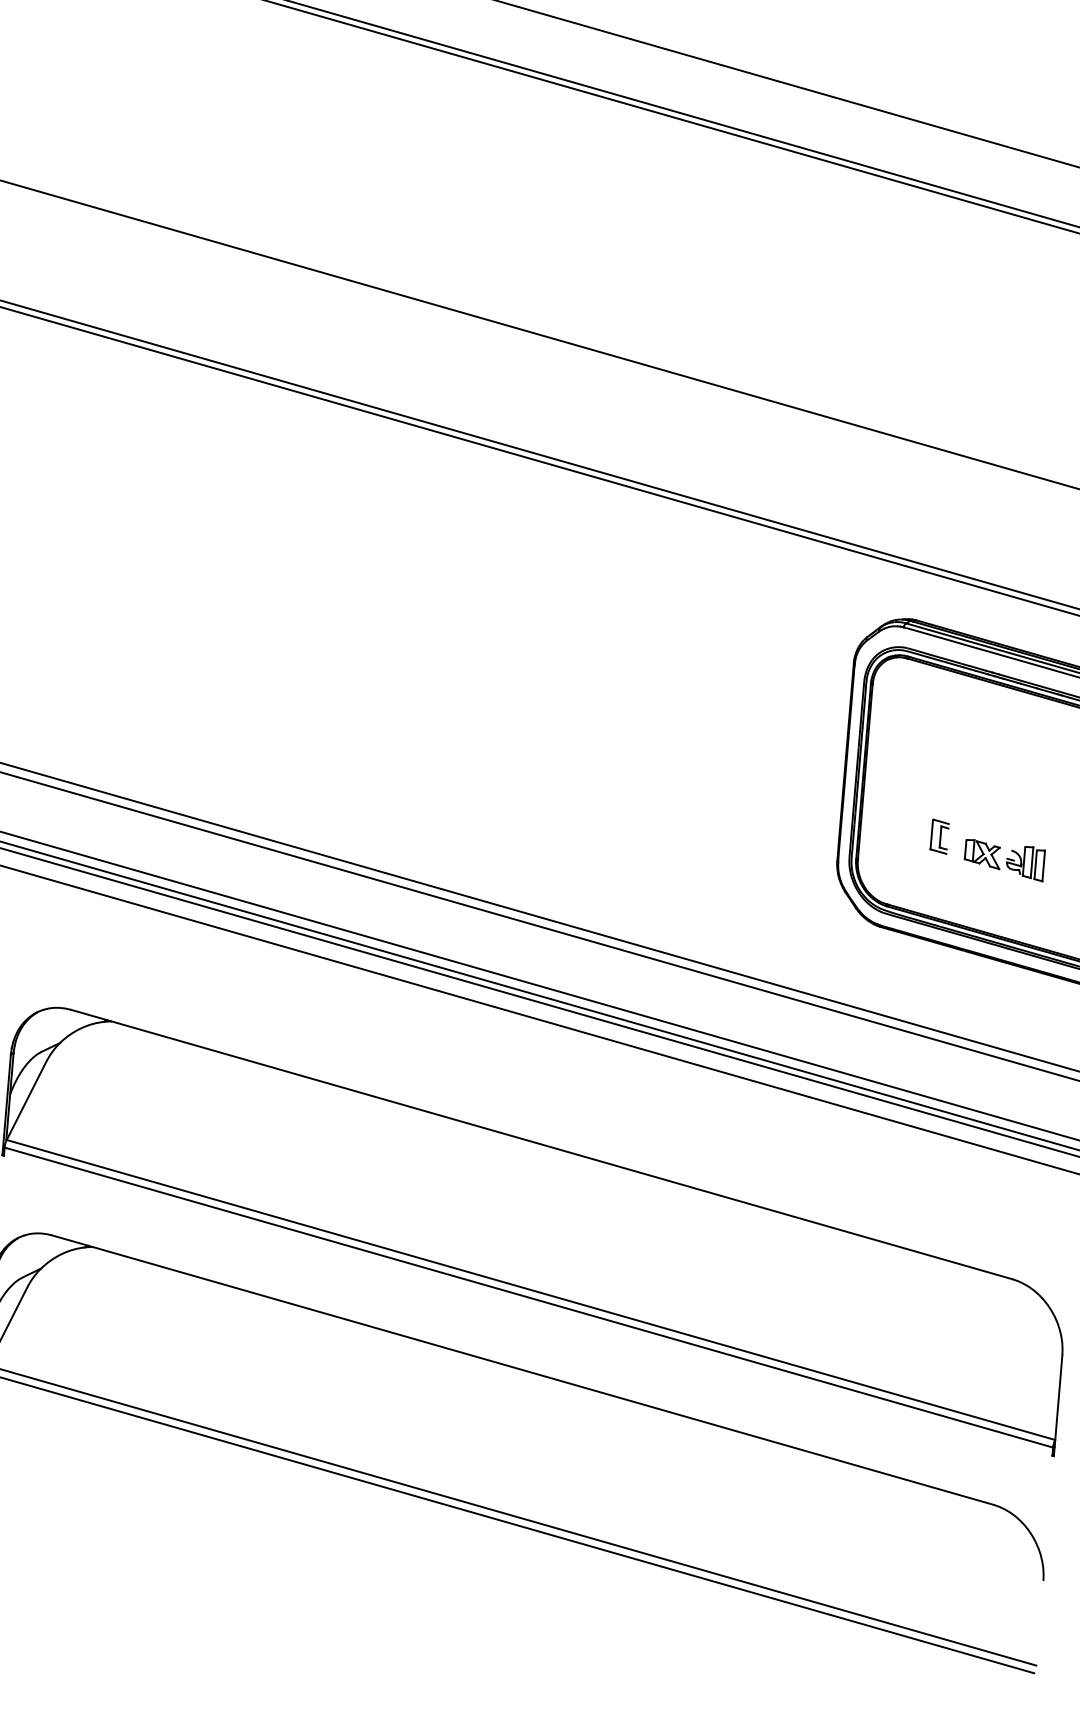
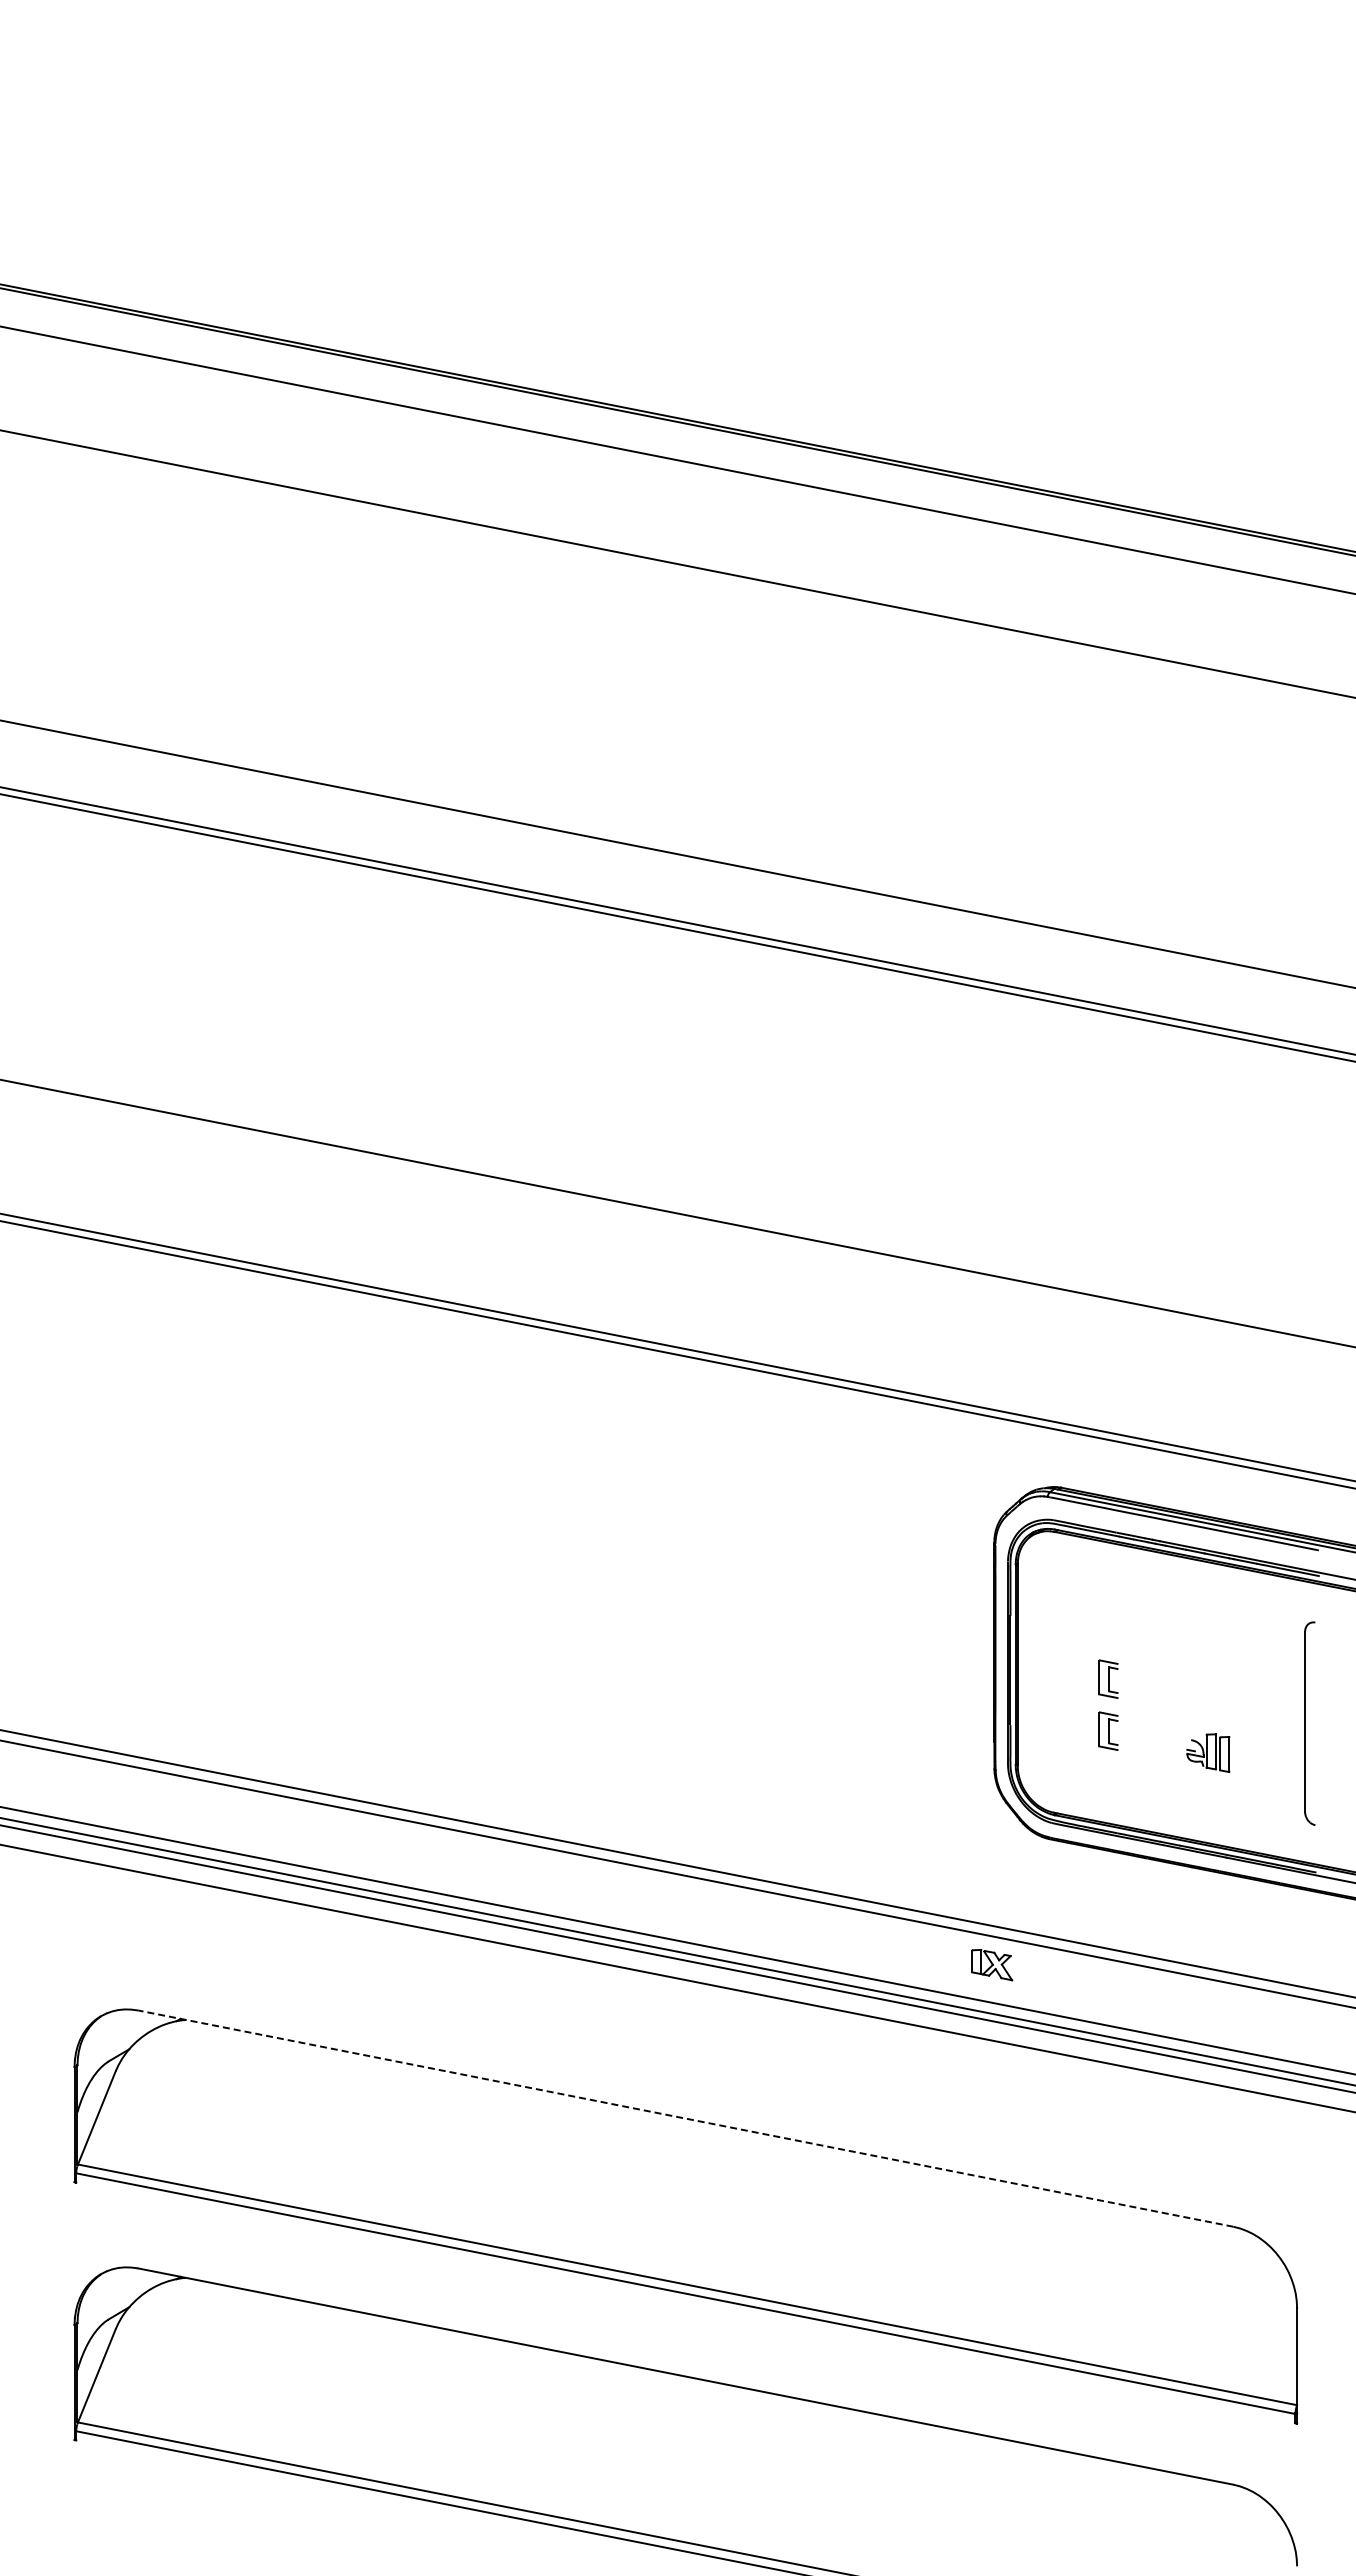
part: (943, 790) -> (1108, 1678), added
part: (983, 854) -> (992, 1965), moved
line: (541, 1144) -> (685, 2118), solid -> dashed

